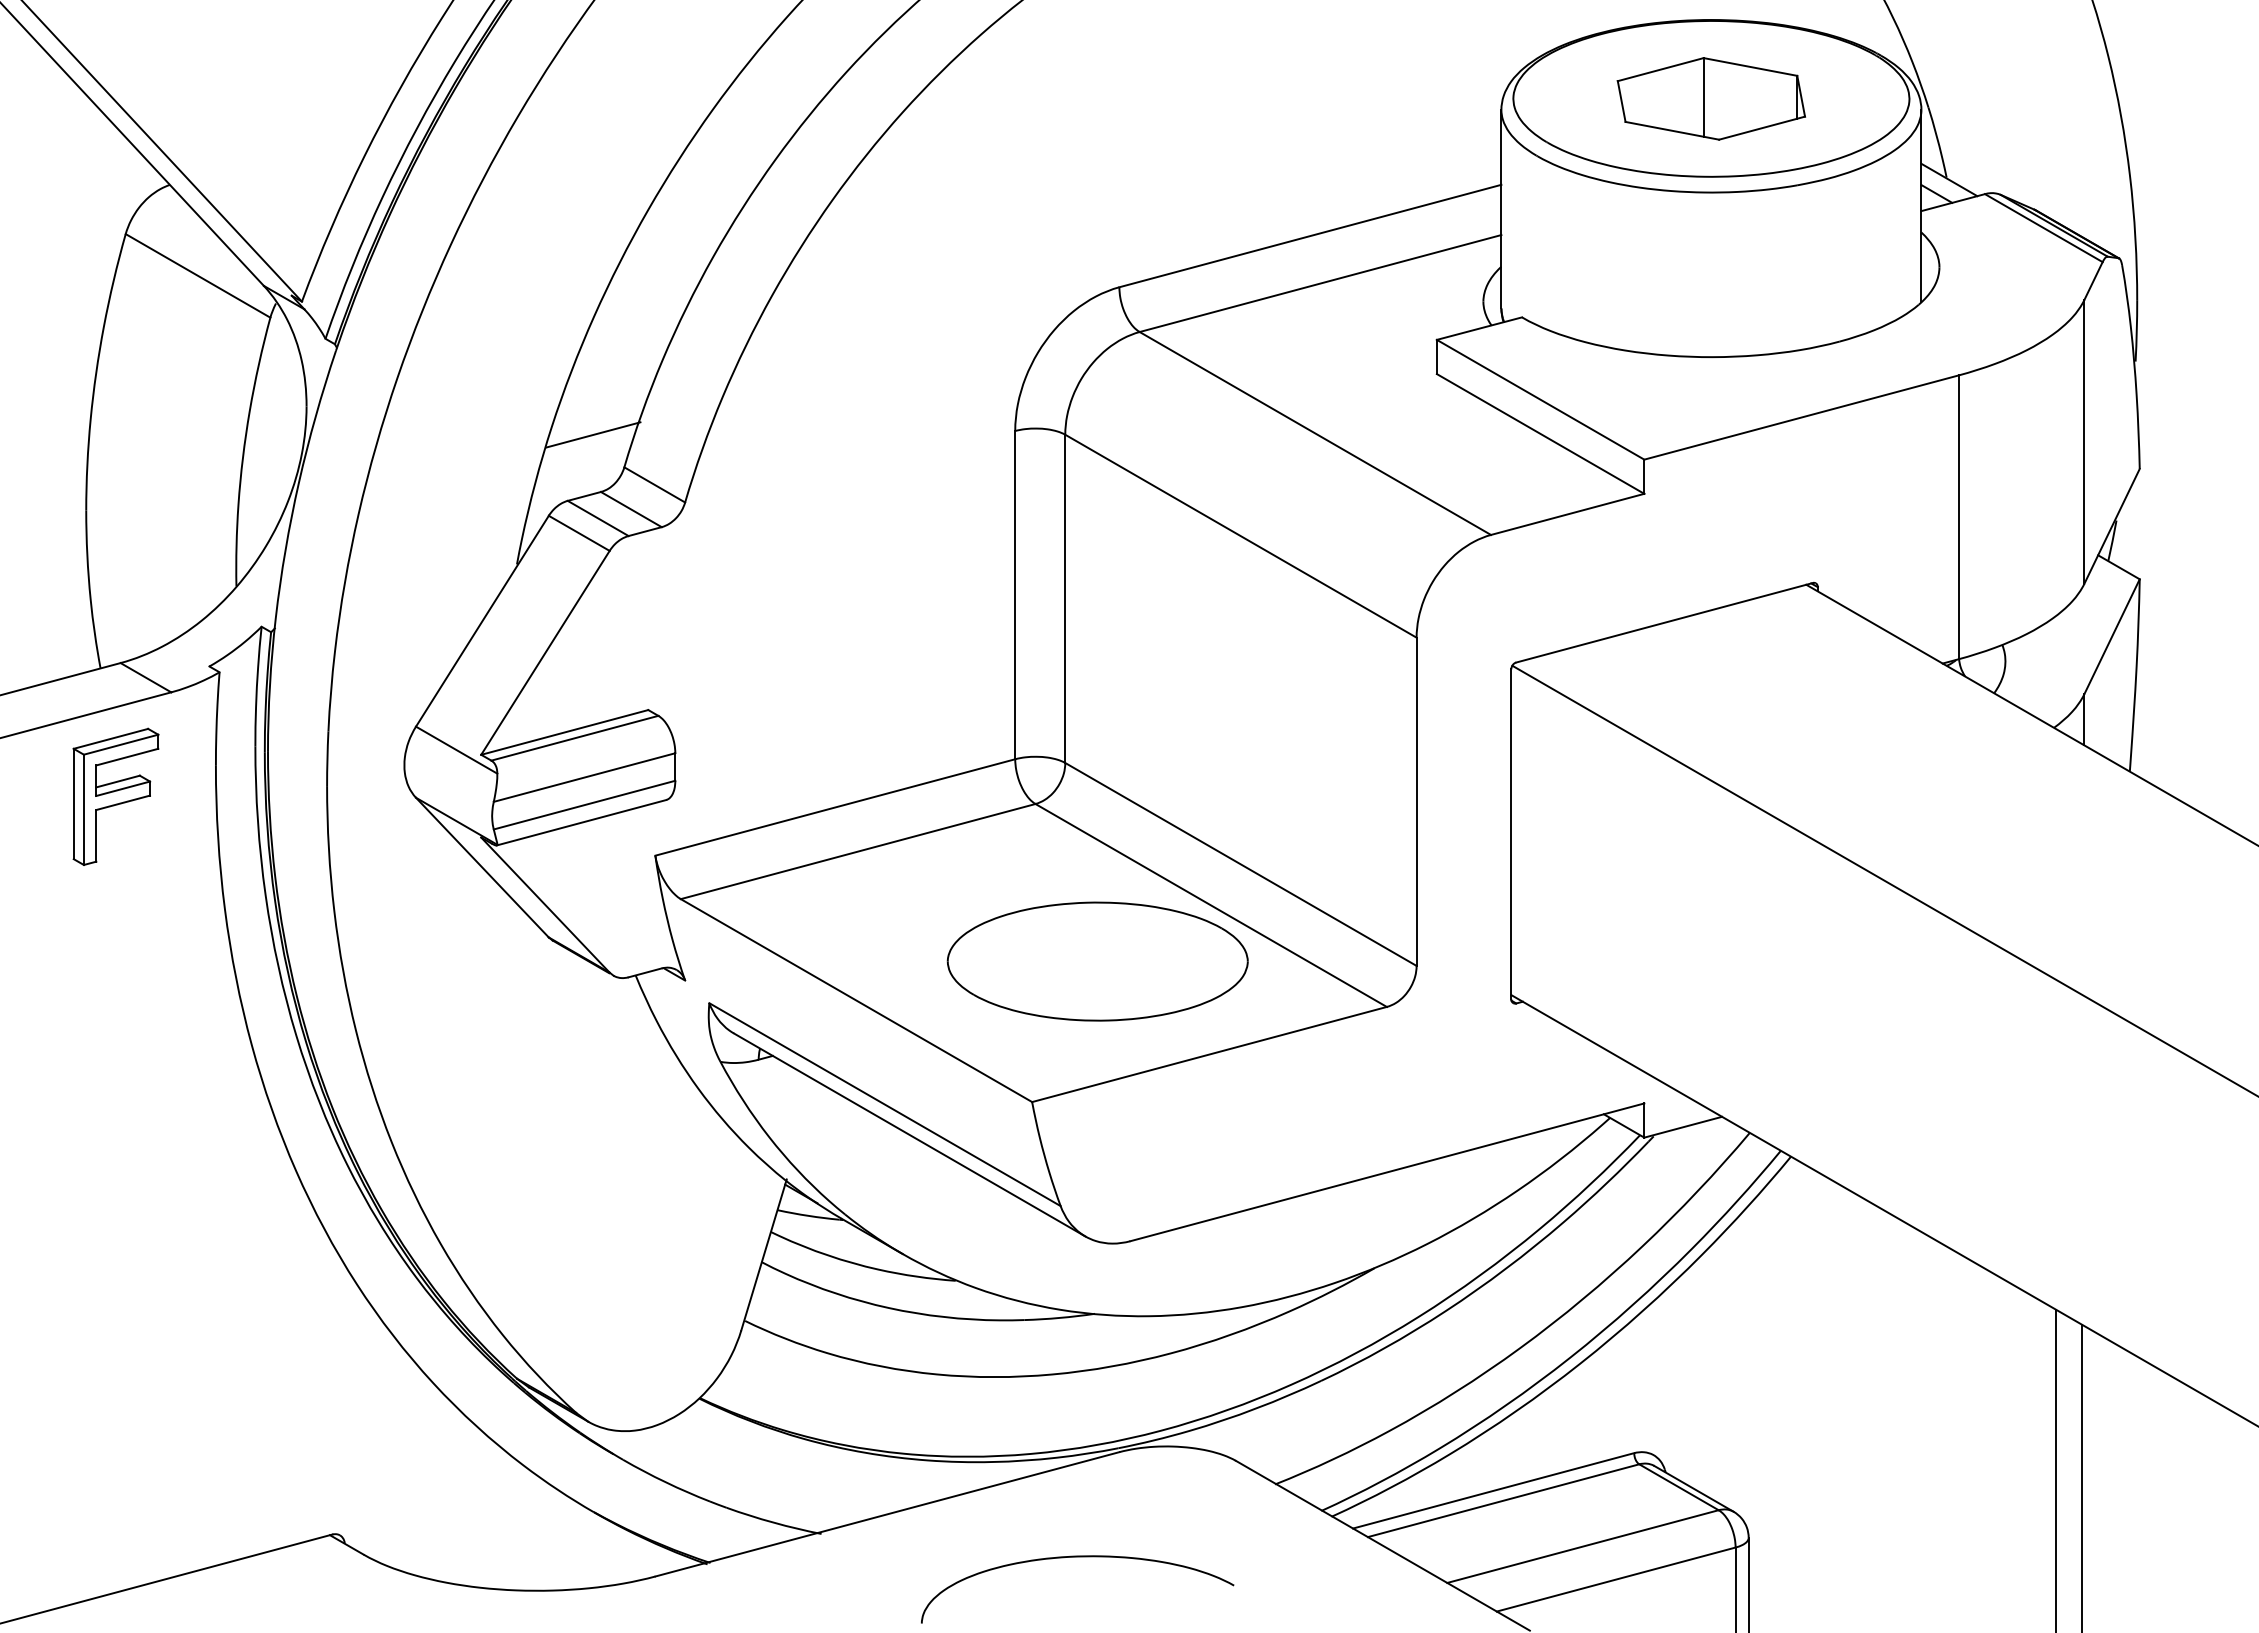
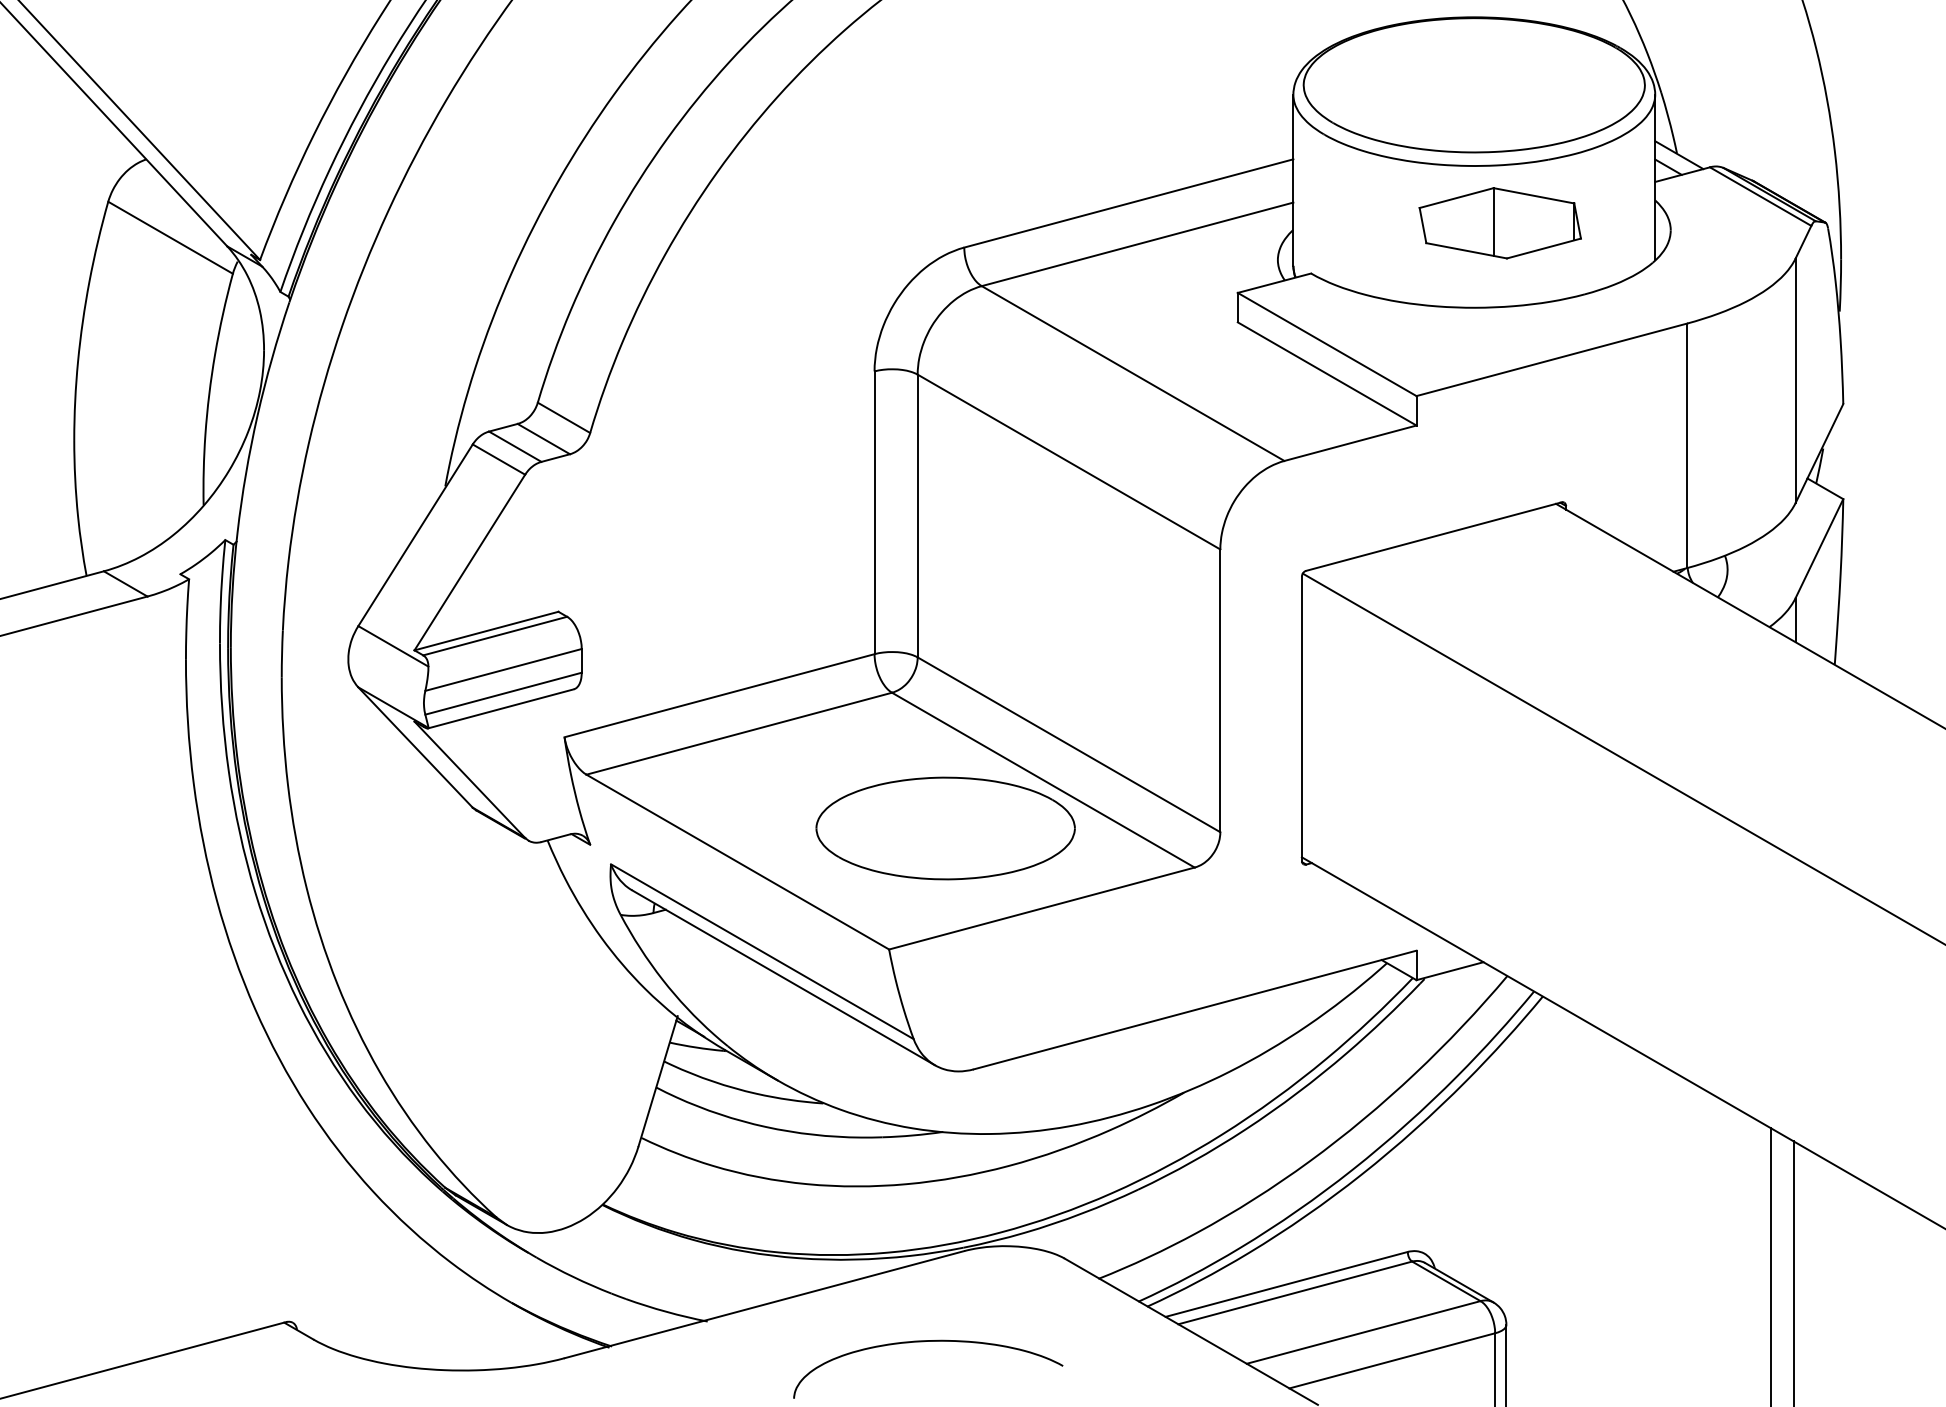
part: (1710, 99) -> (1499, 223), moved
line: (592, 434) -> (510, 374), removed
part: (115, 796) -> (99, 686), removed

